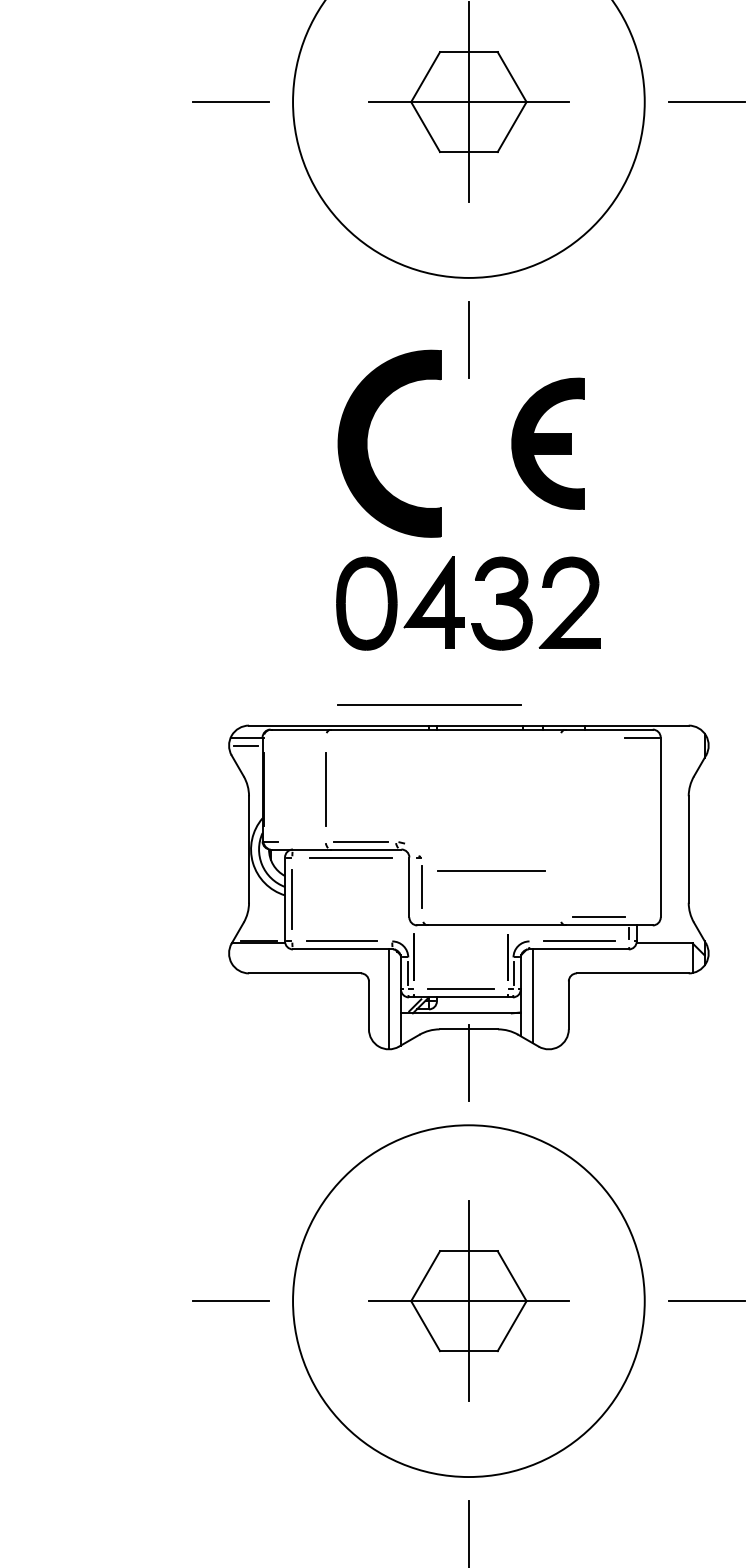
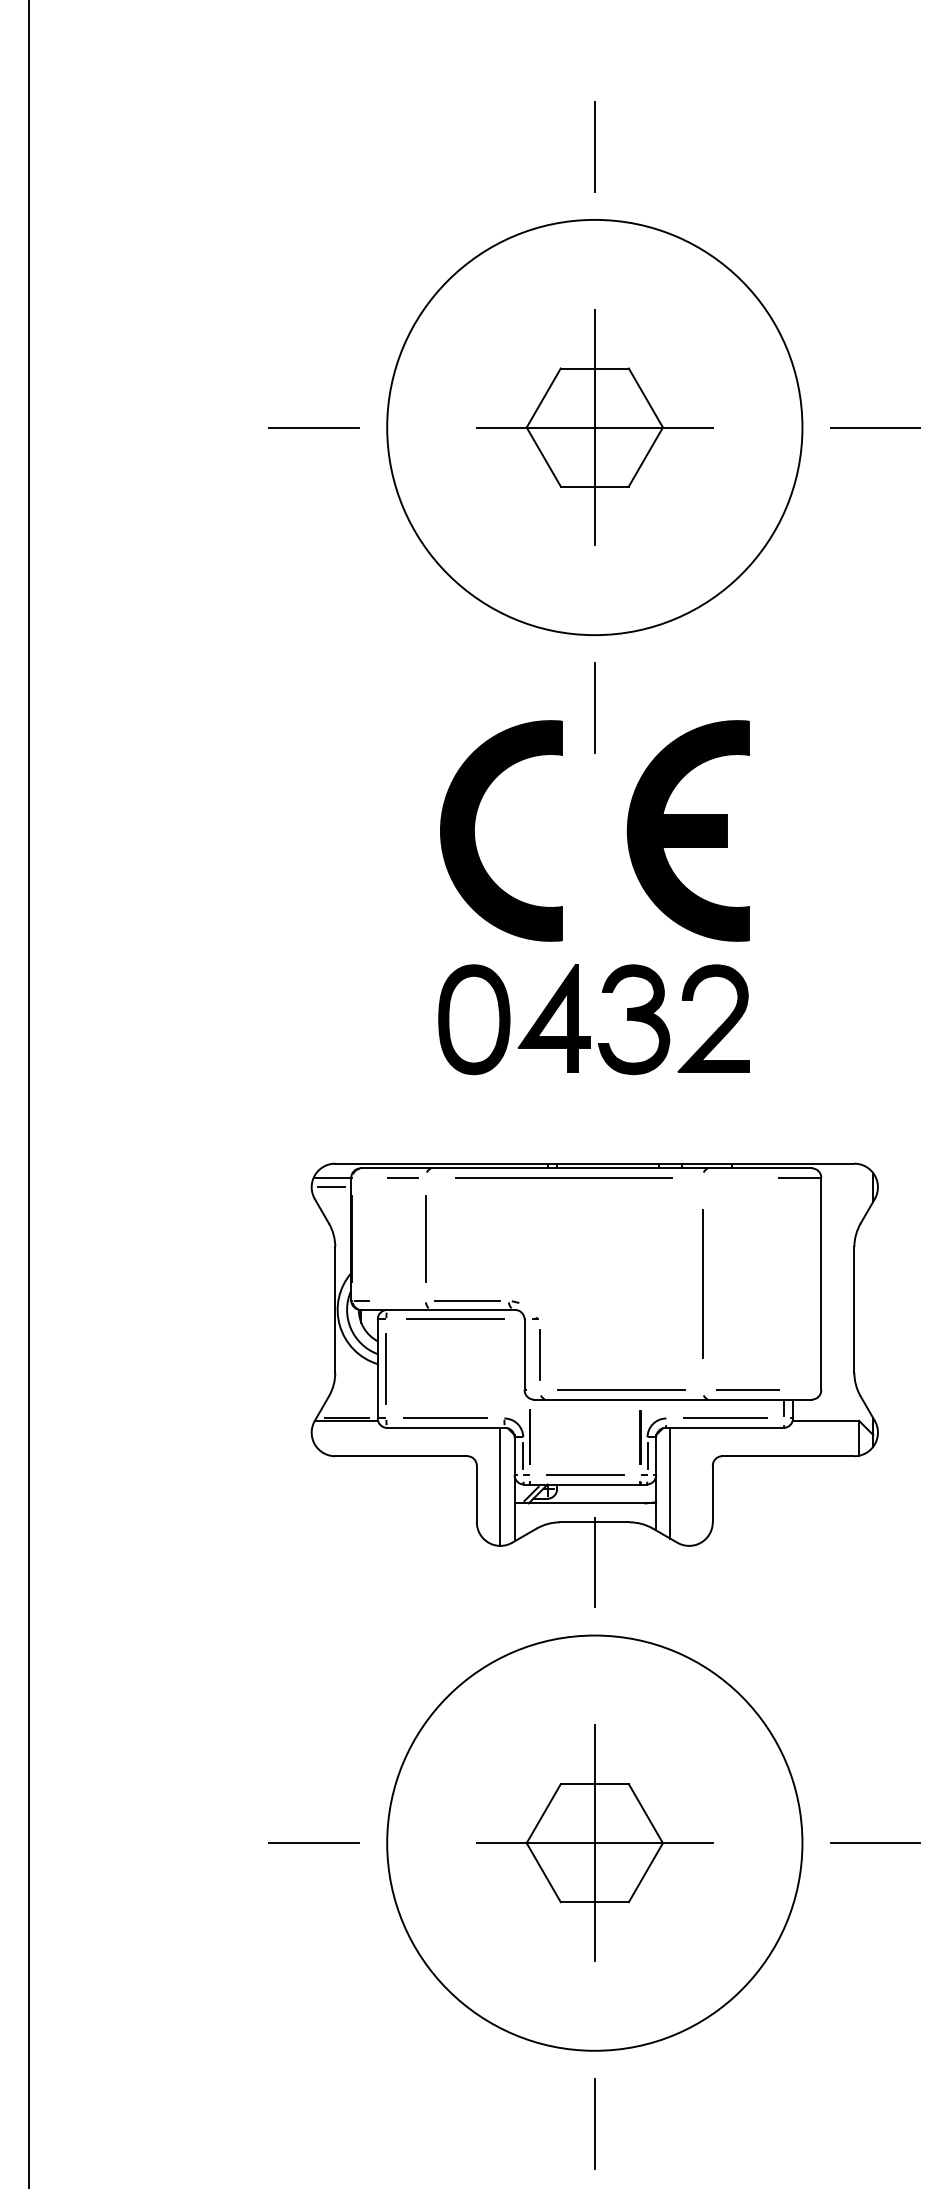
part: (548, 443) -> (688, 830), size x1.43
line: (428, 704) -> (563, 1177), moved
line: (305, 737) -> (402, 1177), added
line: (560, 827) -> (702, 1283), added
line: (491, 870) -> (621, 1389), moved

